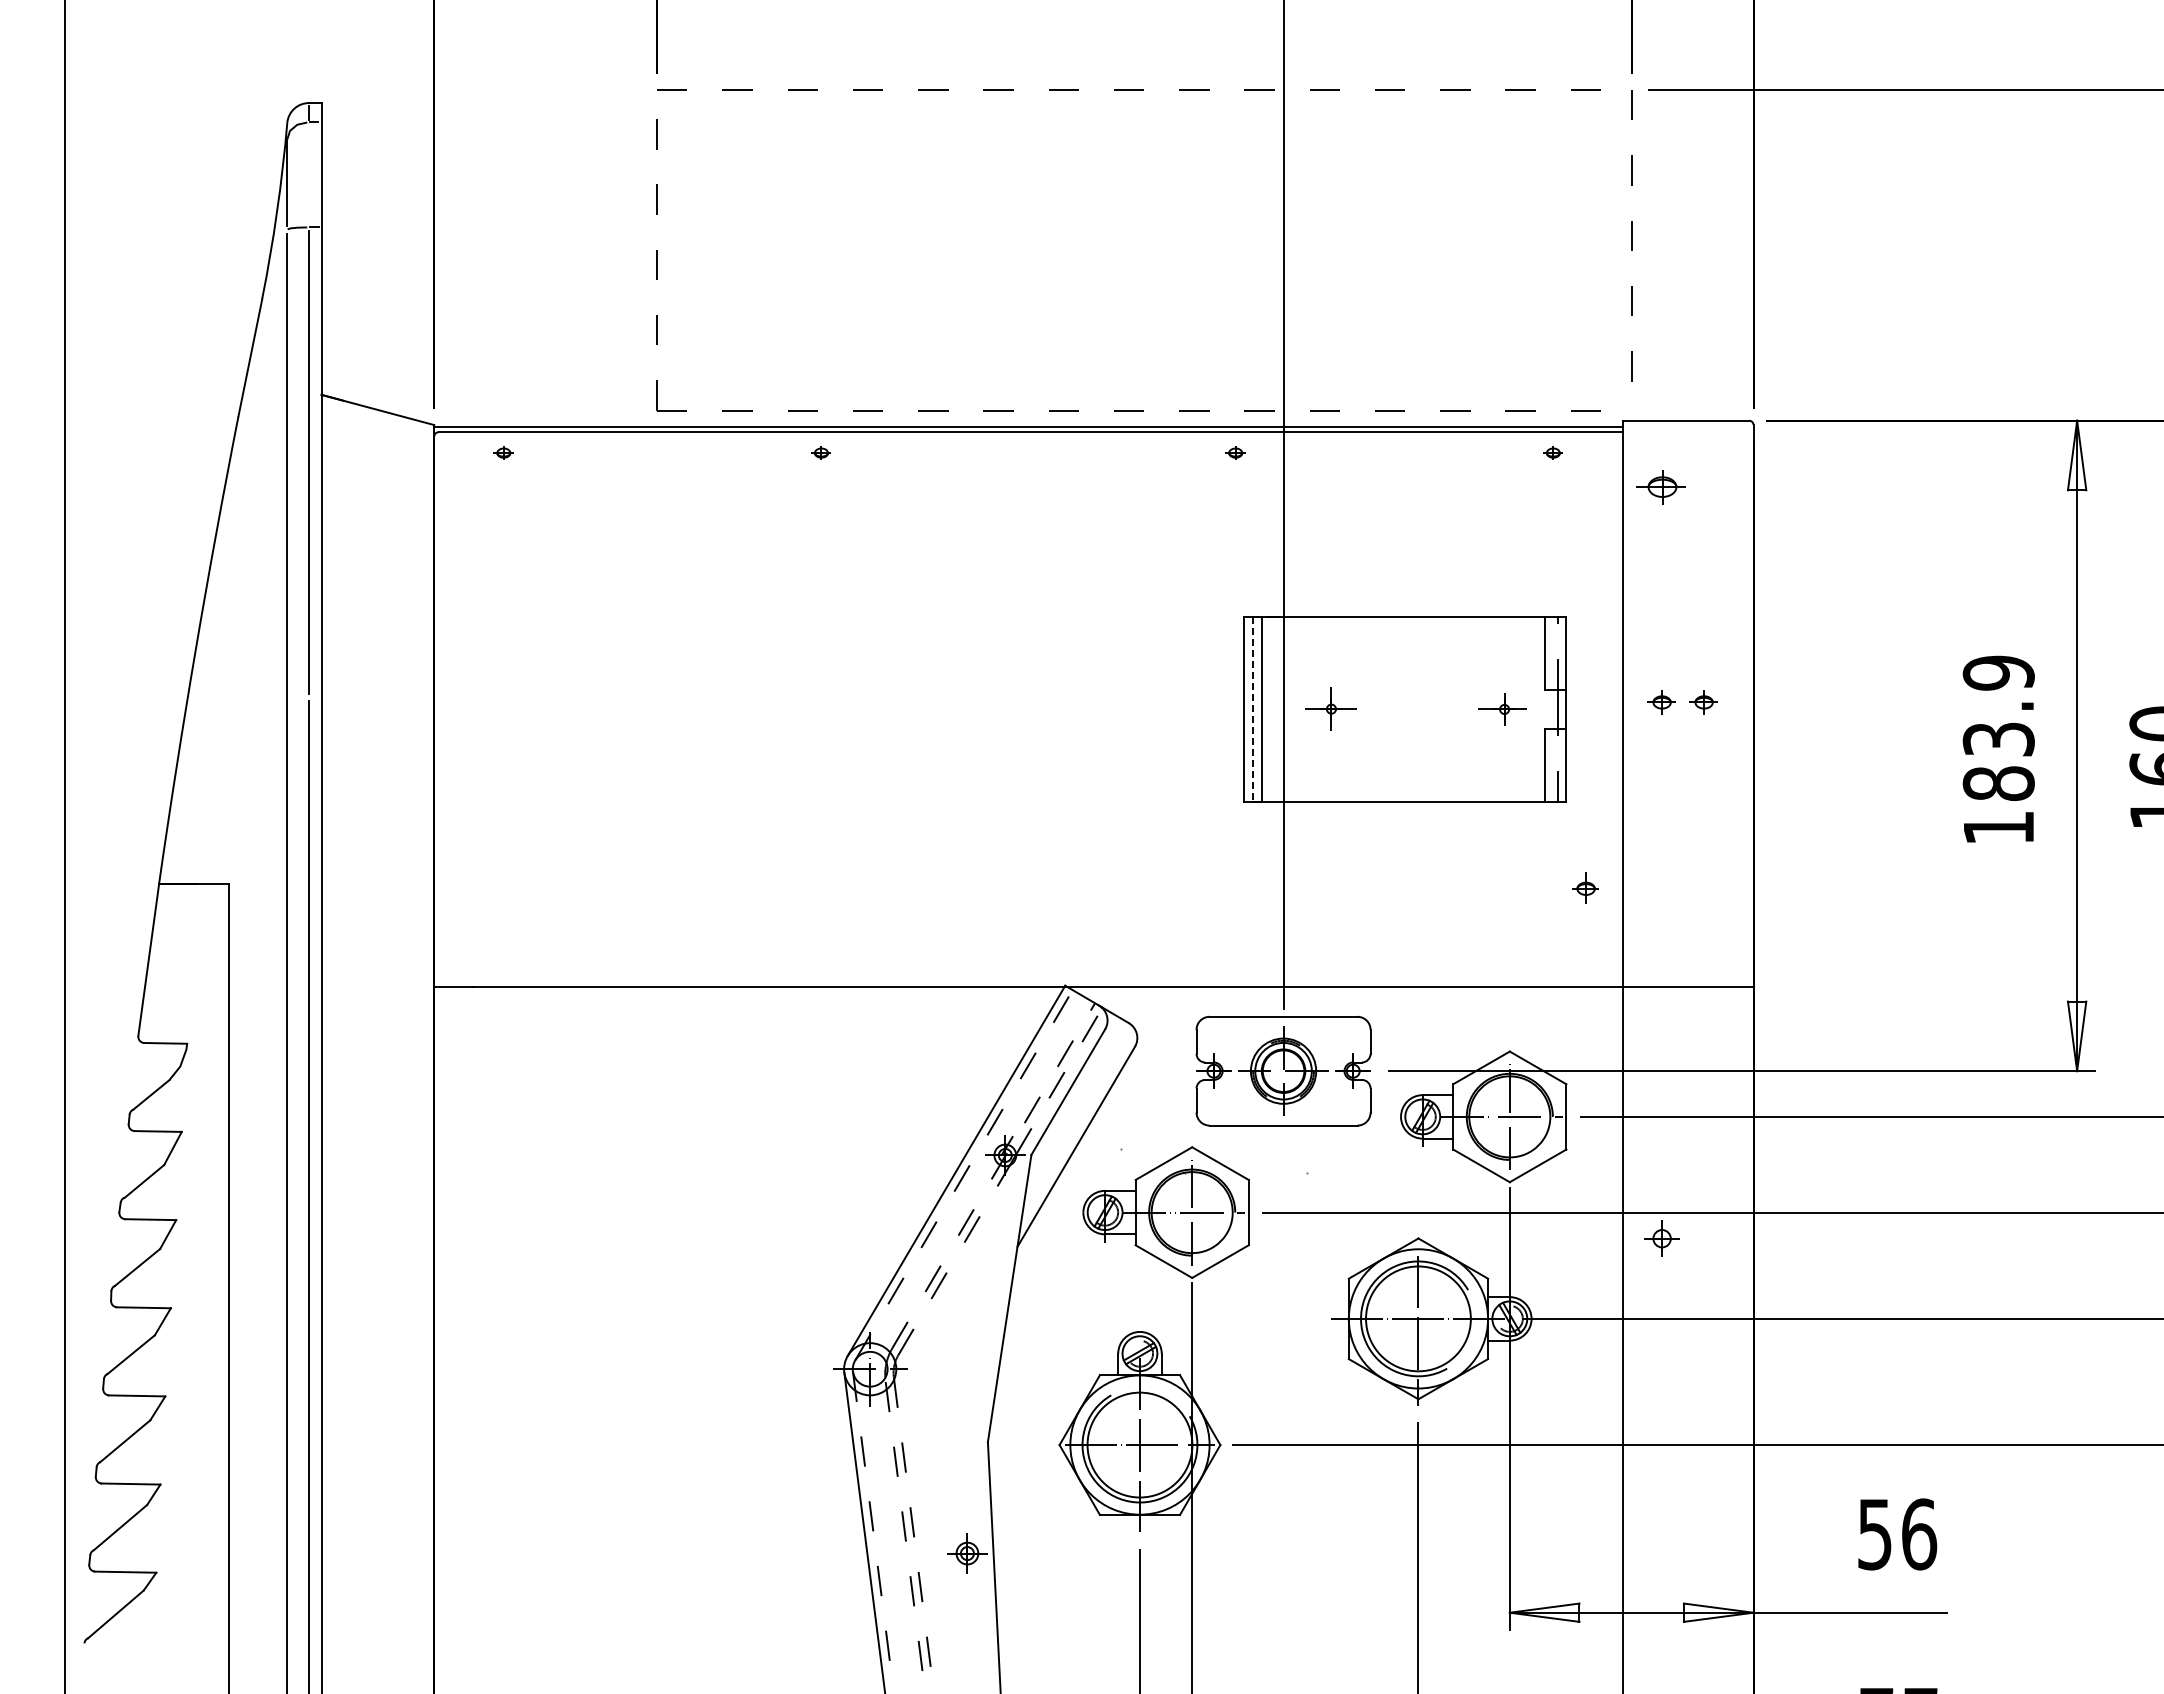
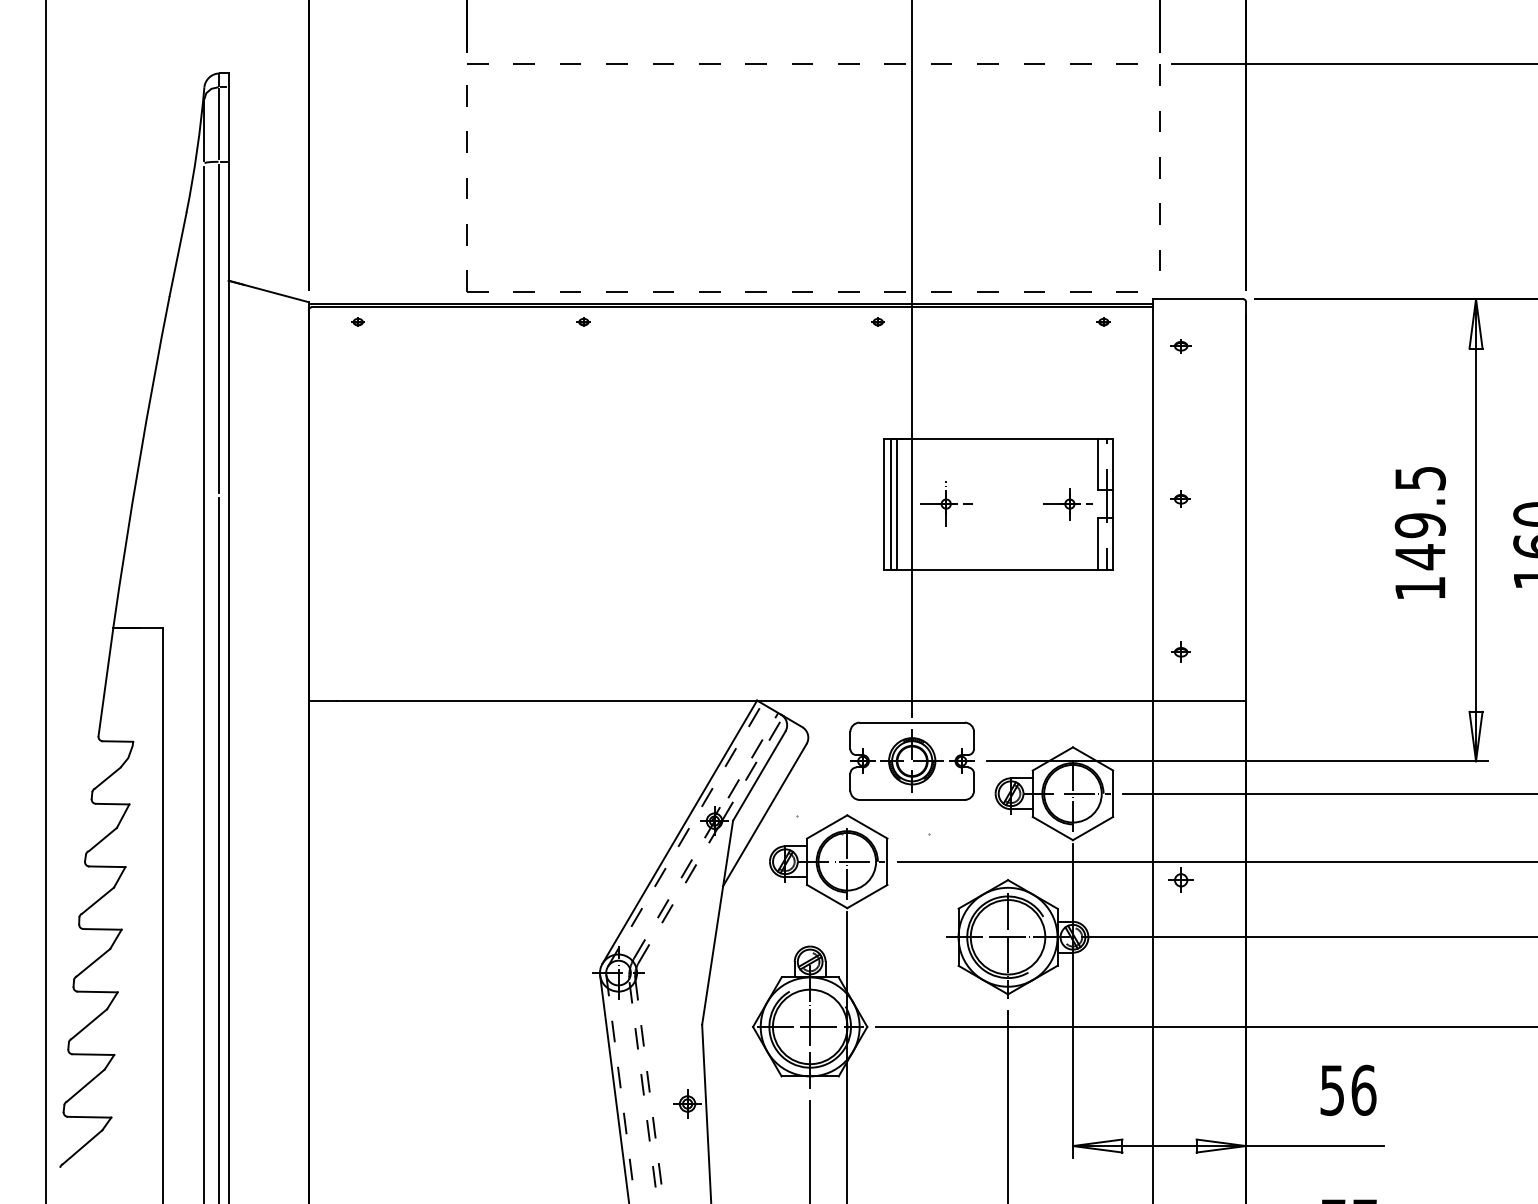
line: (308, 174) -> (219, 124), added
part: (1661, 486) -> (1180, 345), size x0.62
part: (1703, 702) -> (1210, 499), removed
part: (1331, 708) -> (946, 503), size x1.43
line: (1253, 709) -> (890, 504), dashed -> solid
part: (1502, 709) -> (1067, 504), size x1.43
text: (1998, 728) -> (1420, 517), 183.9 -> 149.5
part: (1585, 887) -> (1180, 651), moved

